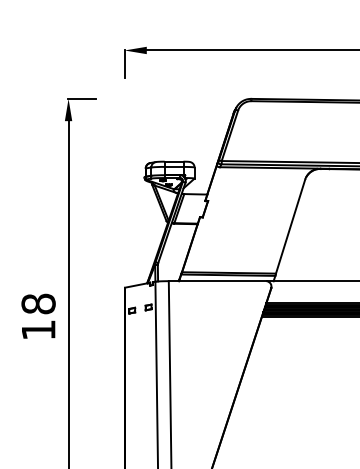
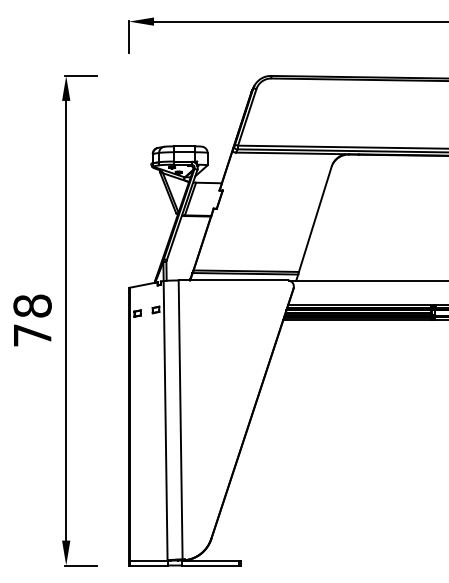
text: (38, 330) -> (32, 335), 18 -> 78

